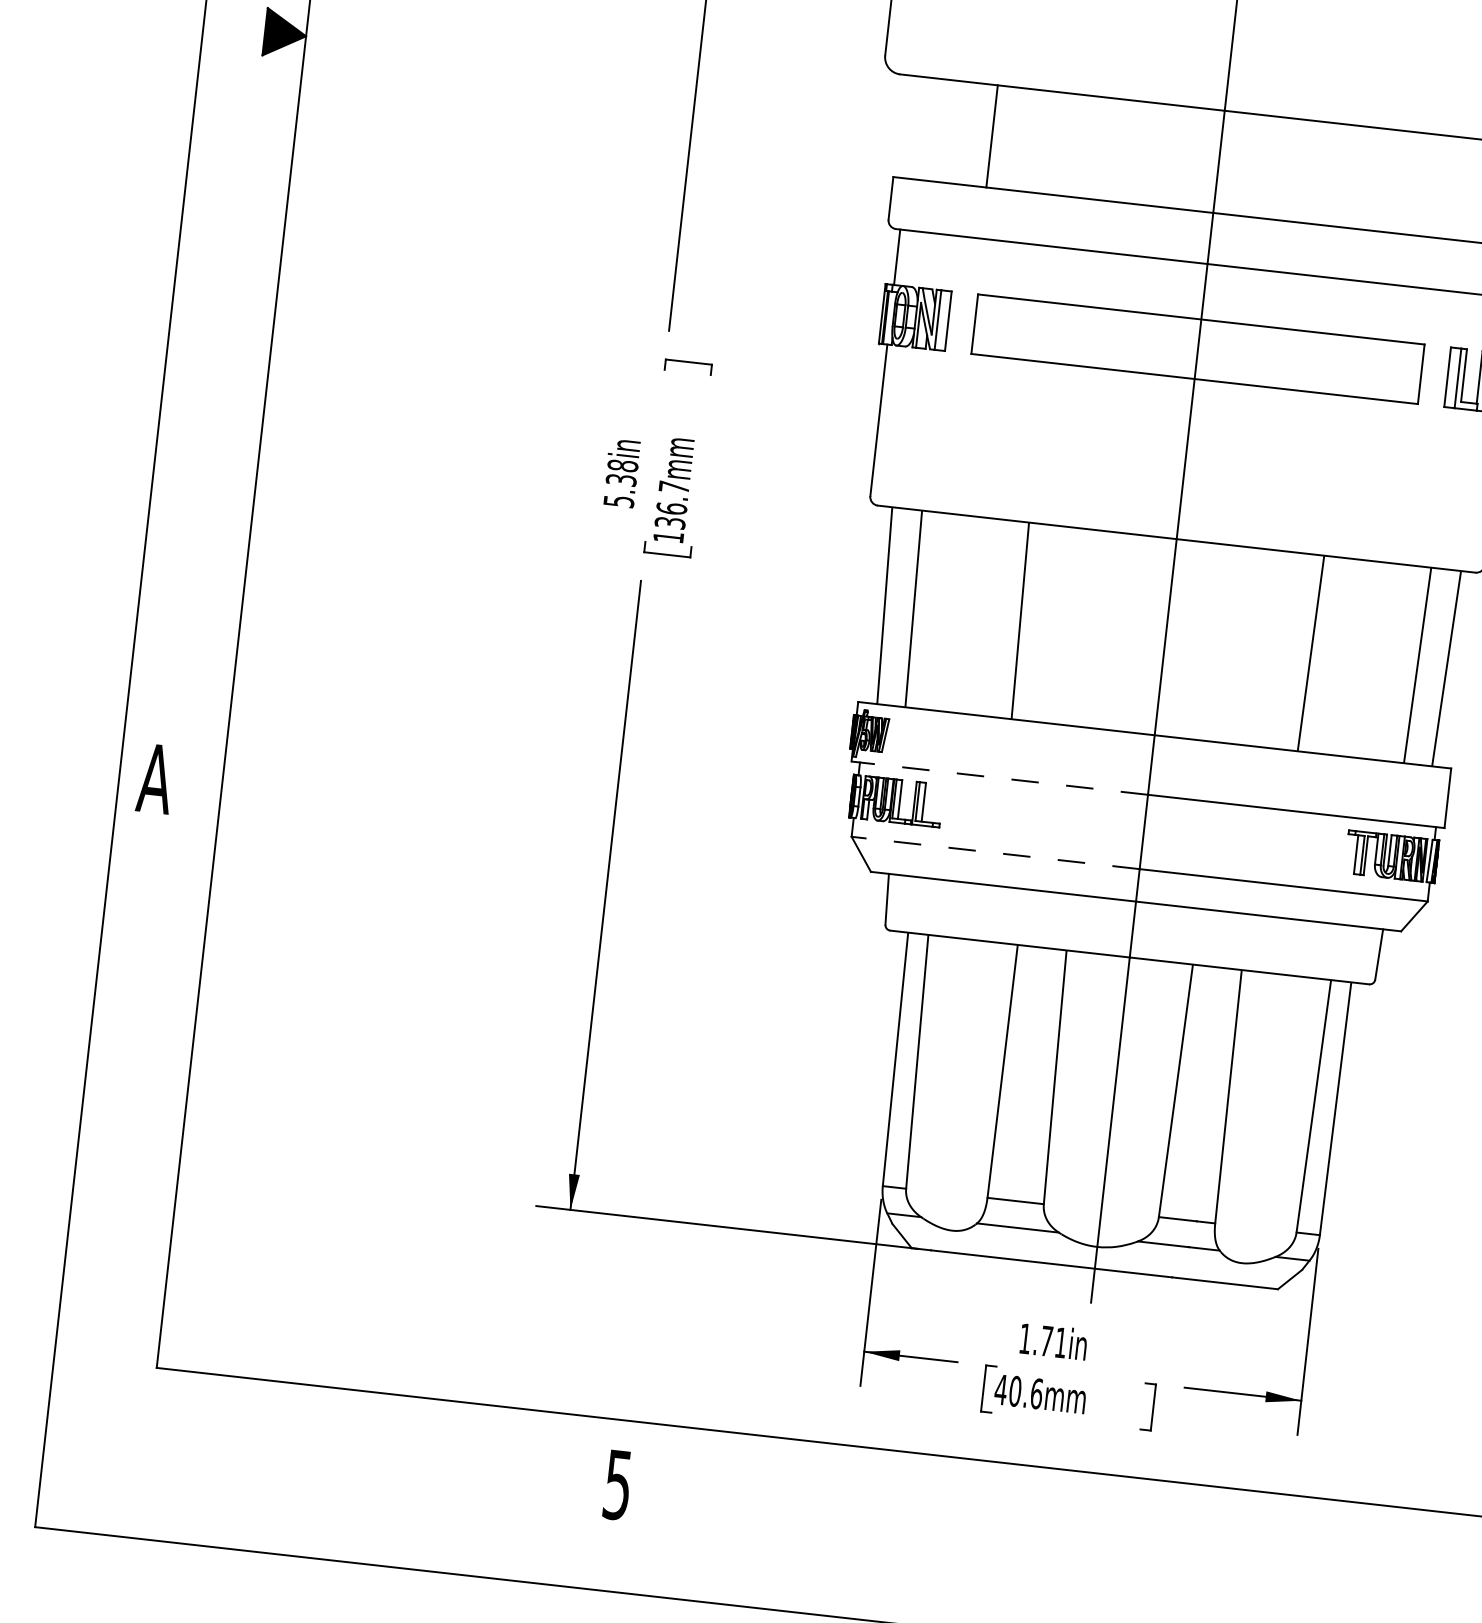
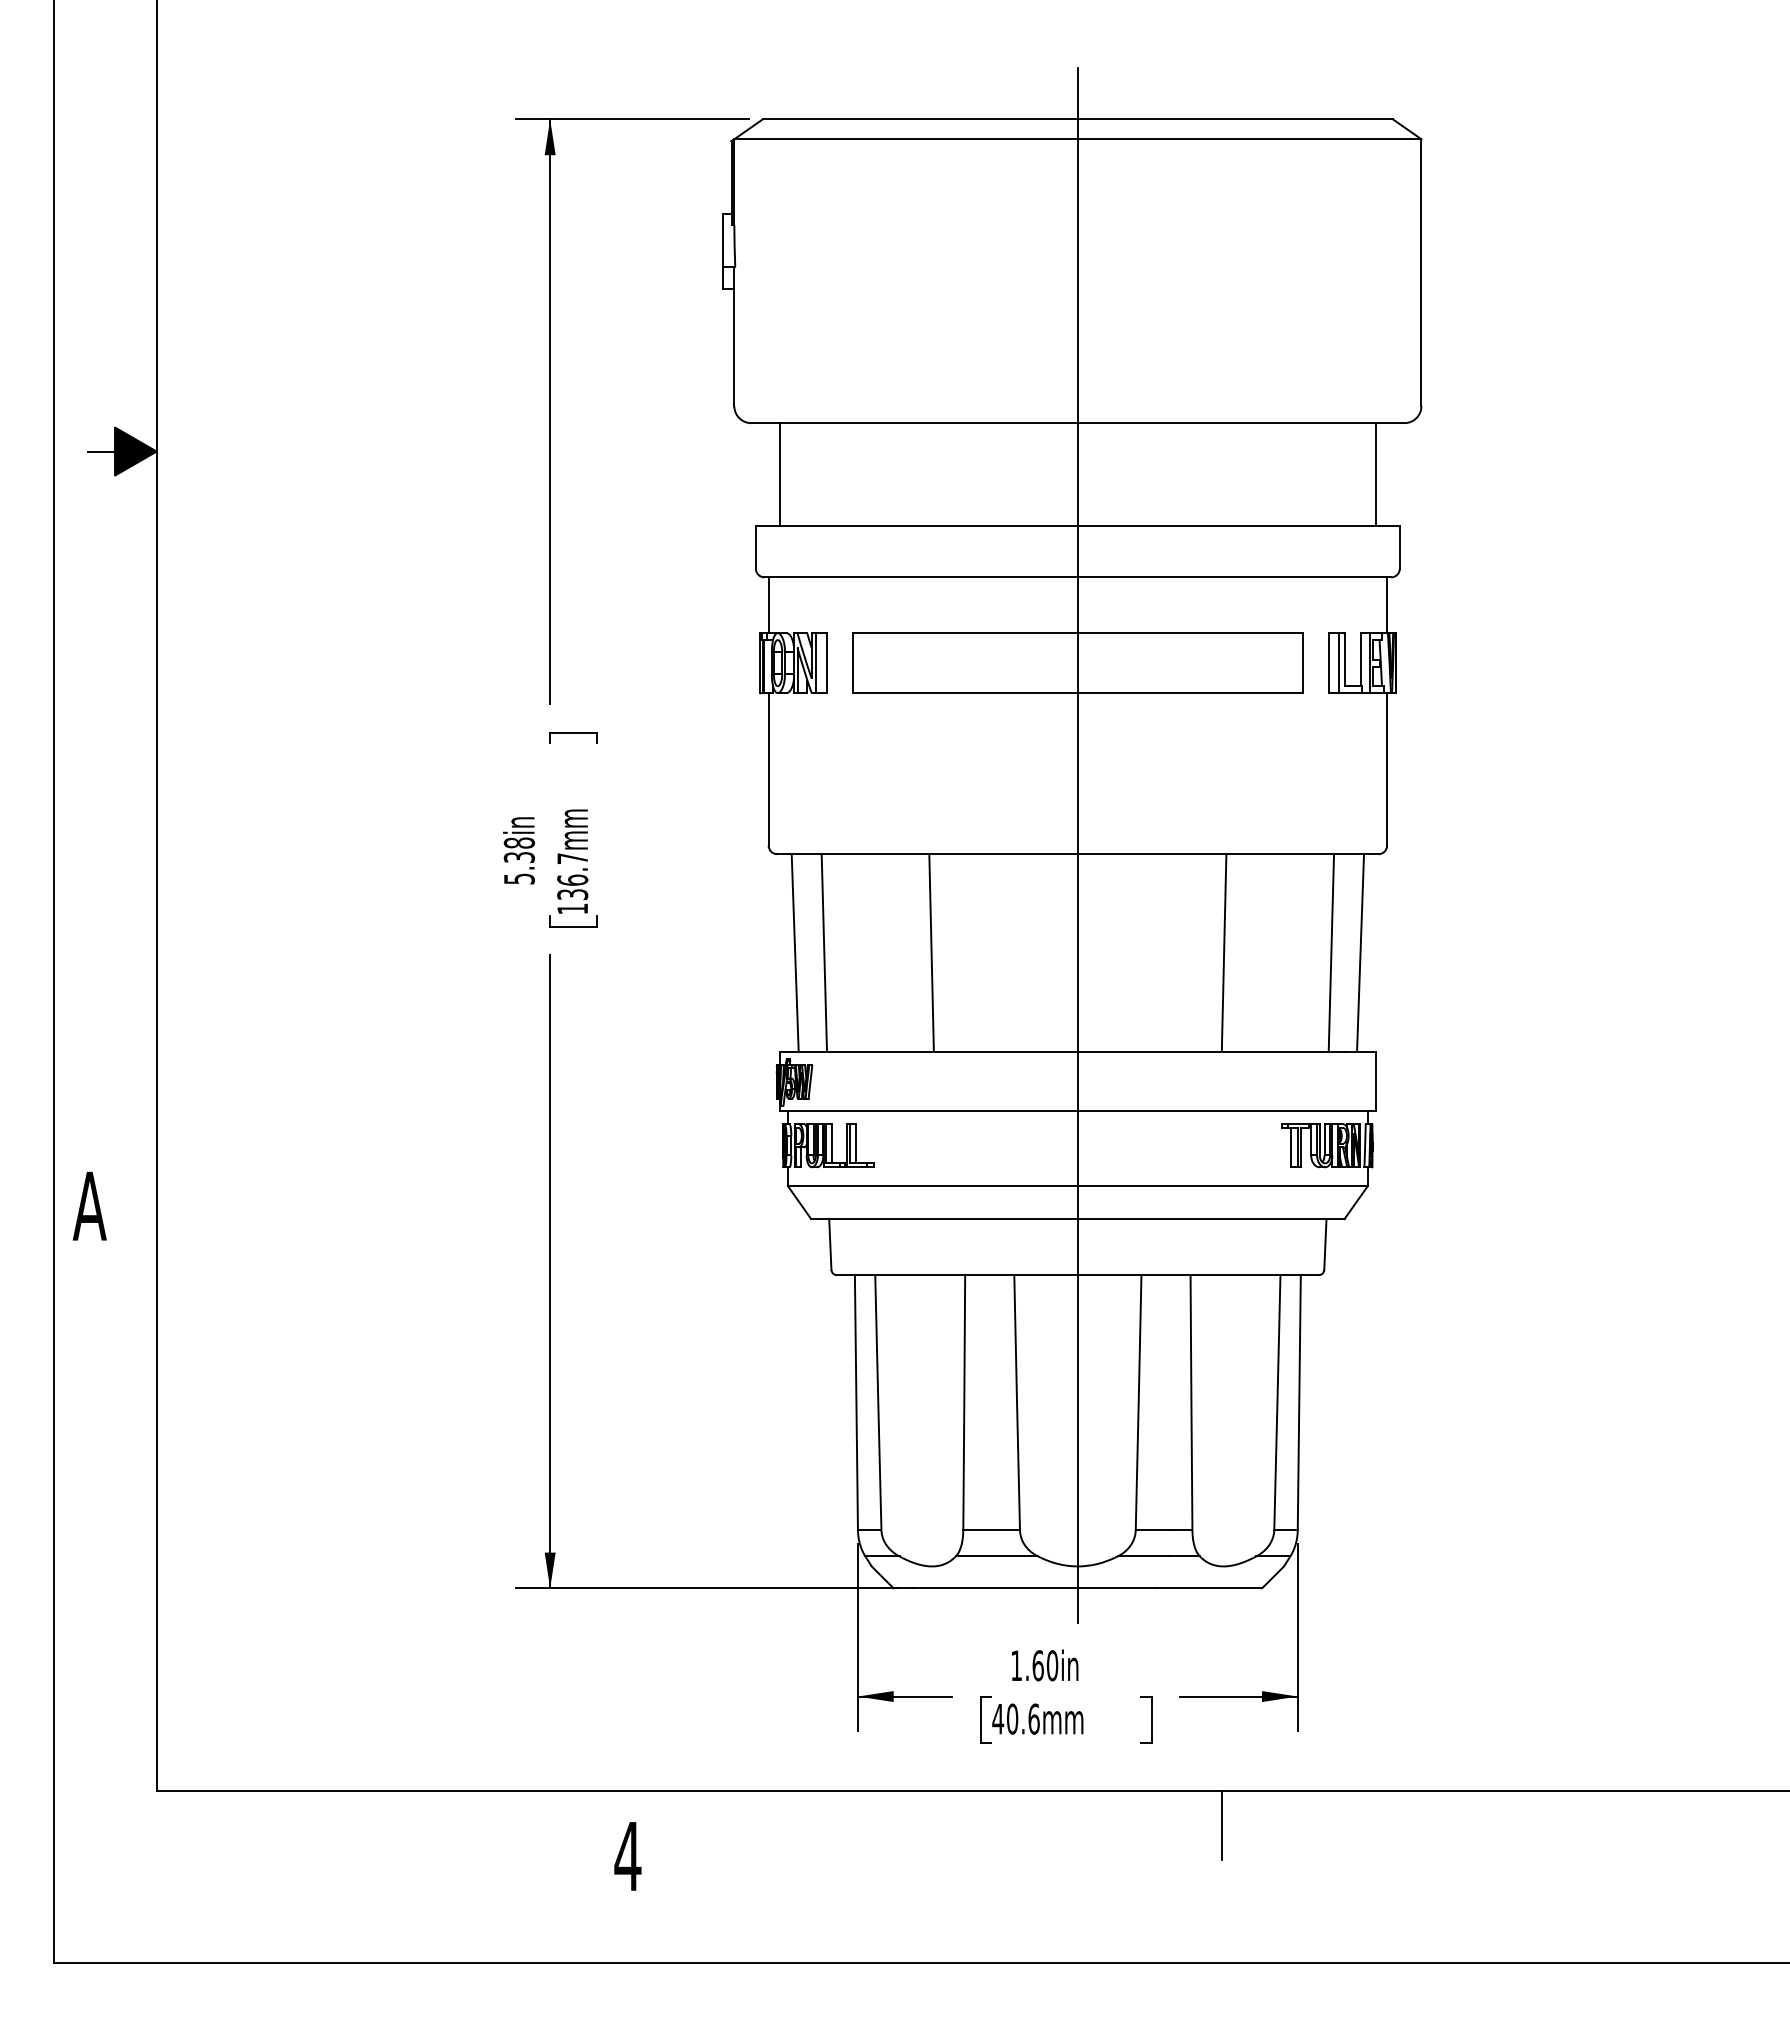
line: (251, 30) -> (101, 451), added
line: (992, 136) -> (779, 474), moved
line: (999, 778) -> (928, 1111), dashed -> solid
line: (995, 853) -> (932, 1186), dashed -> solid
text: (1054, 1341) -> (1045, 1665), 1.71in -> 1.60in
text: (617, 1485) -> (627, 1857), 5 -> 4
line: (1211, 1520) -> (1221, 1825), added

